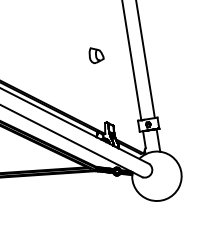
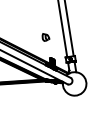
part: (95, 55) -> (45, 37), moved

